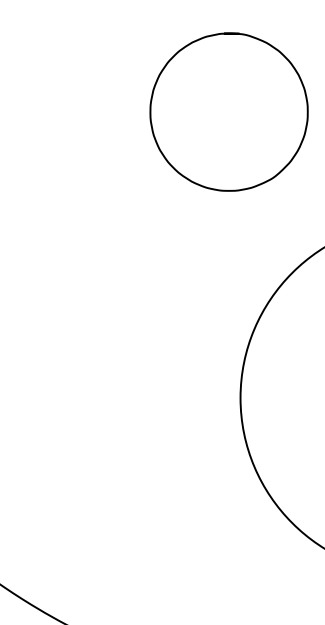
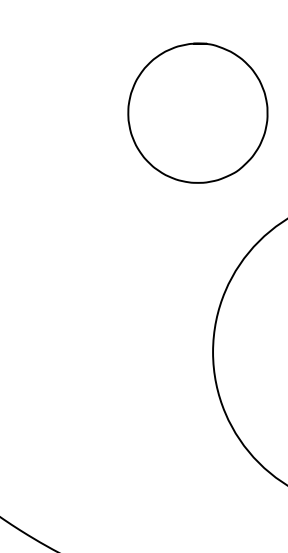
curve: (201, 40) -> (173, 49), moved

